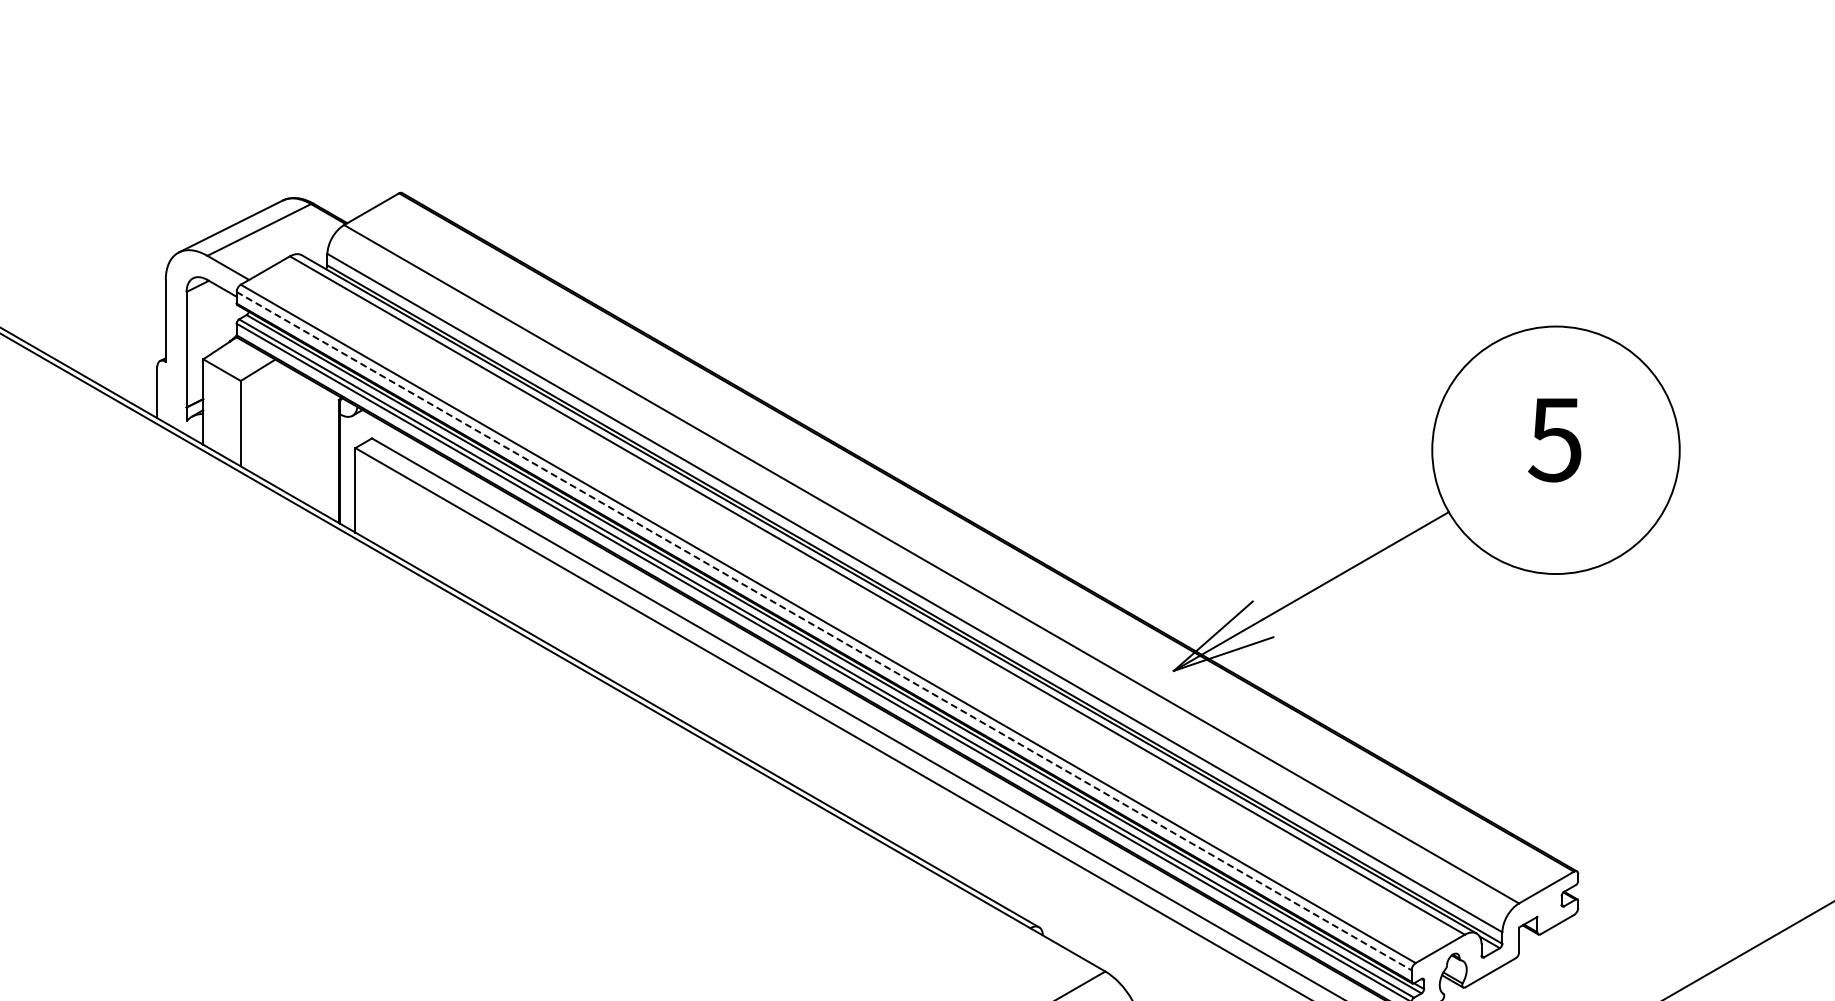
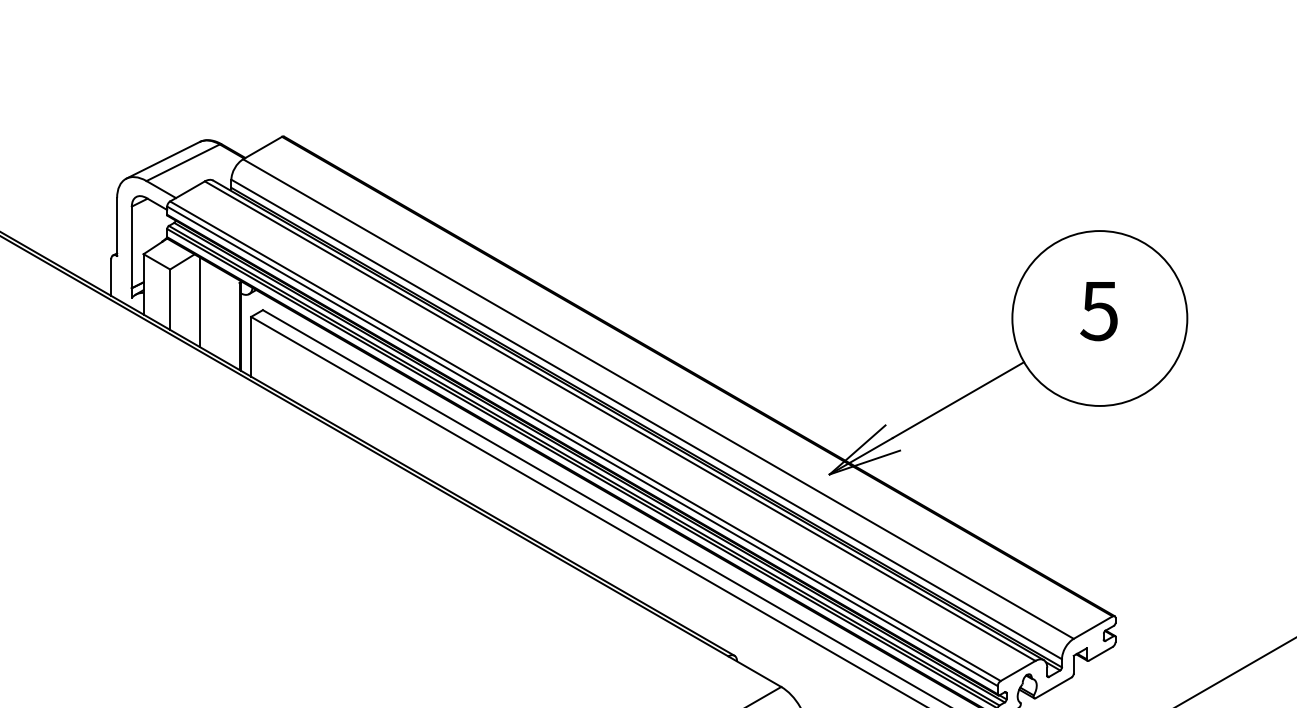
line: (282, 426) -> (199, 301), added
line: (824, 631) -> (582, 446), dashed -> solid

